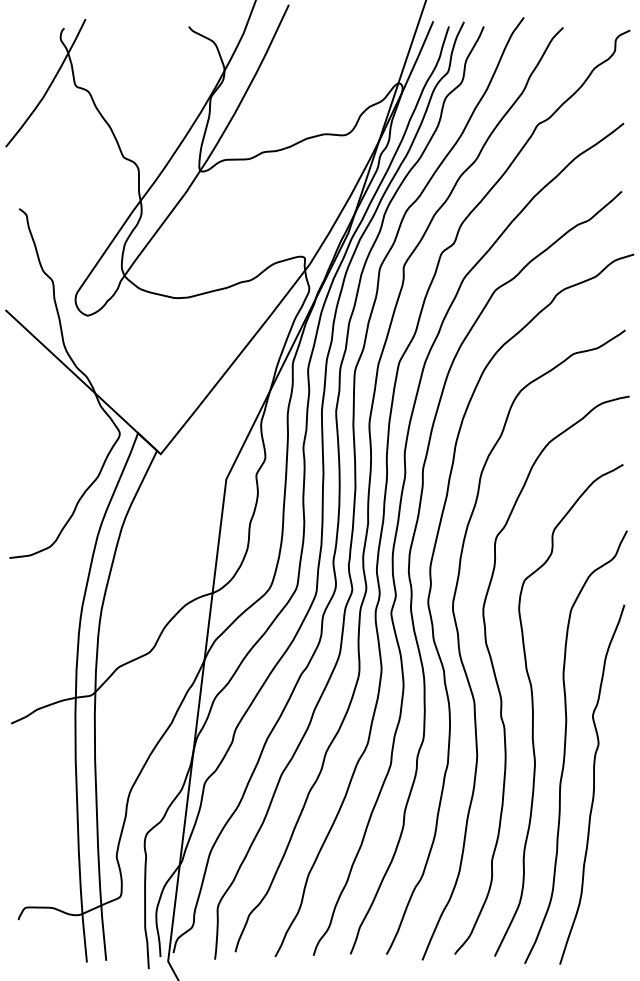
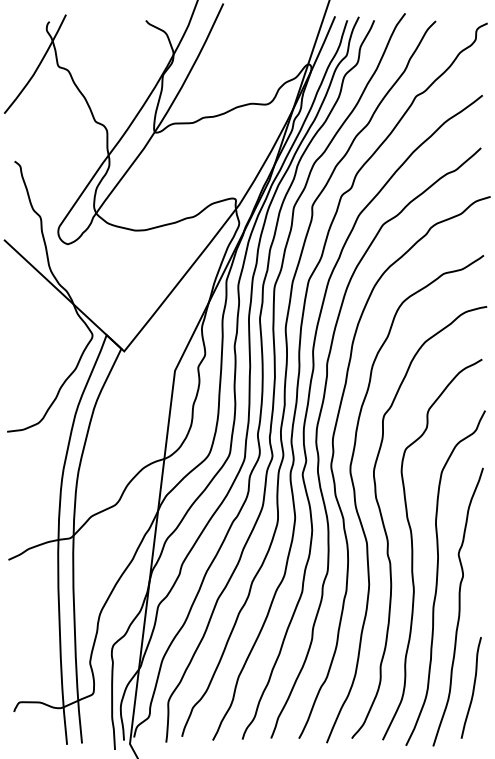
curve: (611, 888) -> (473, 687), added

